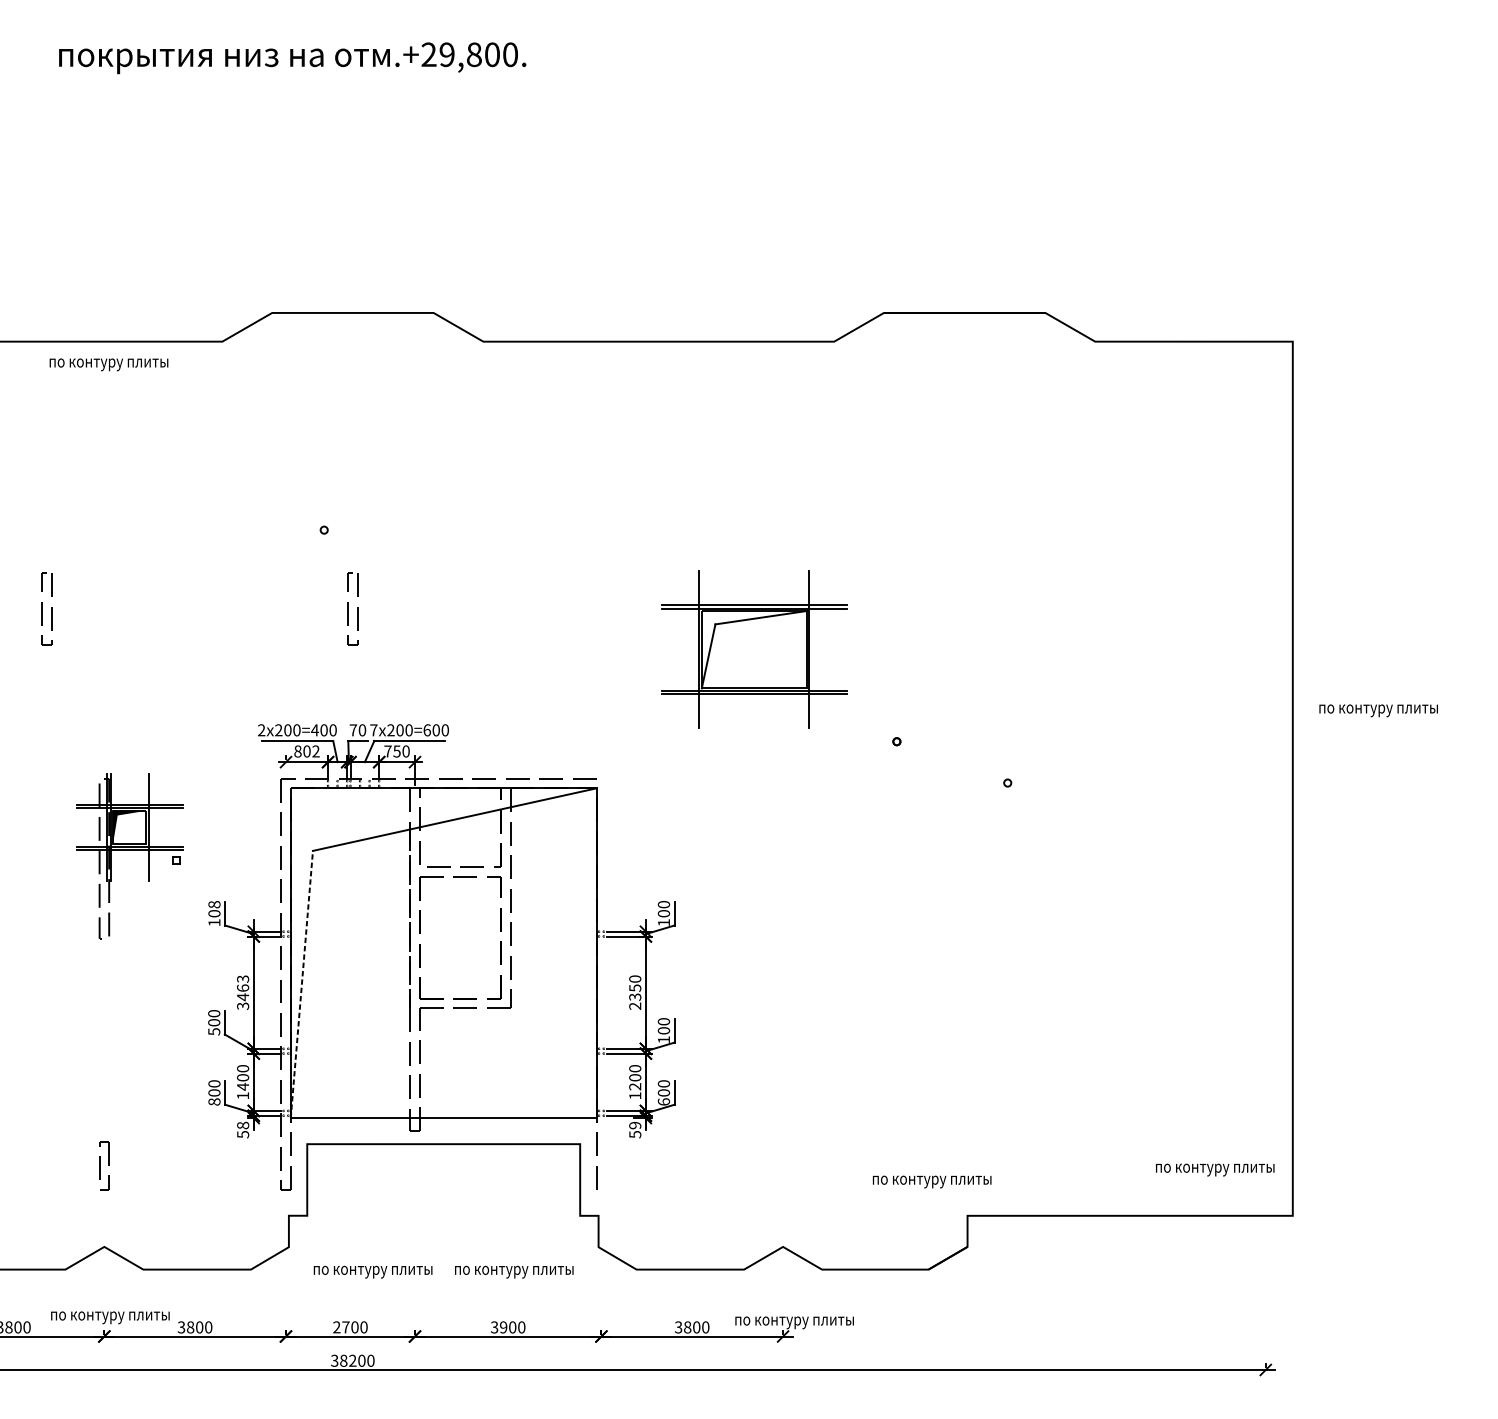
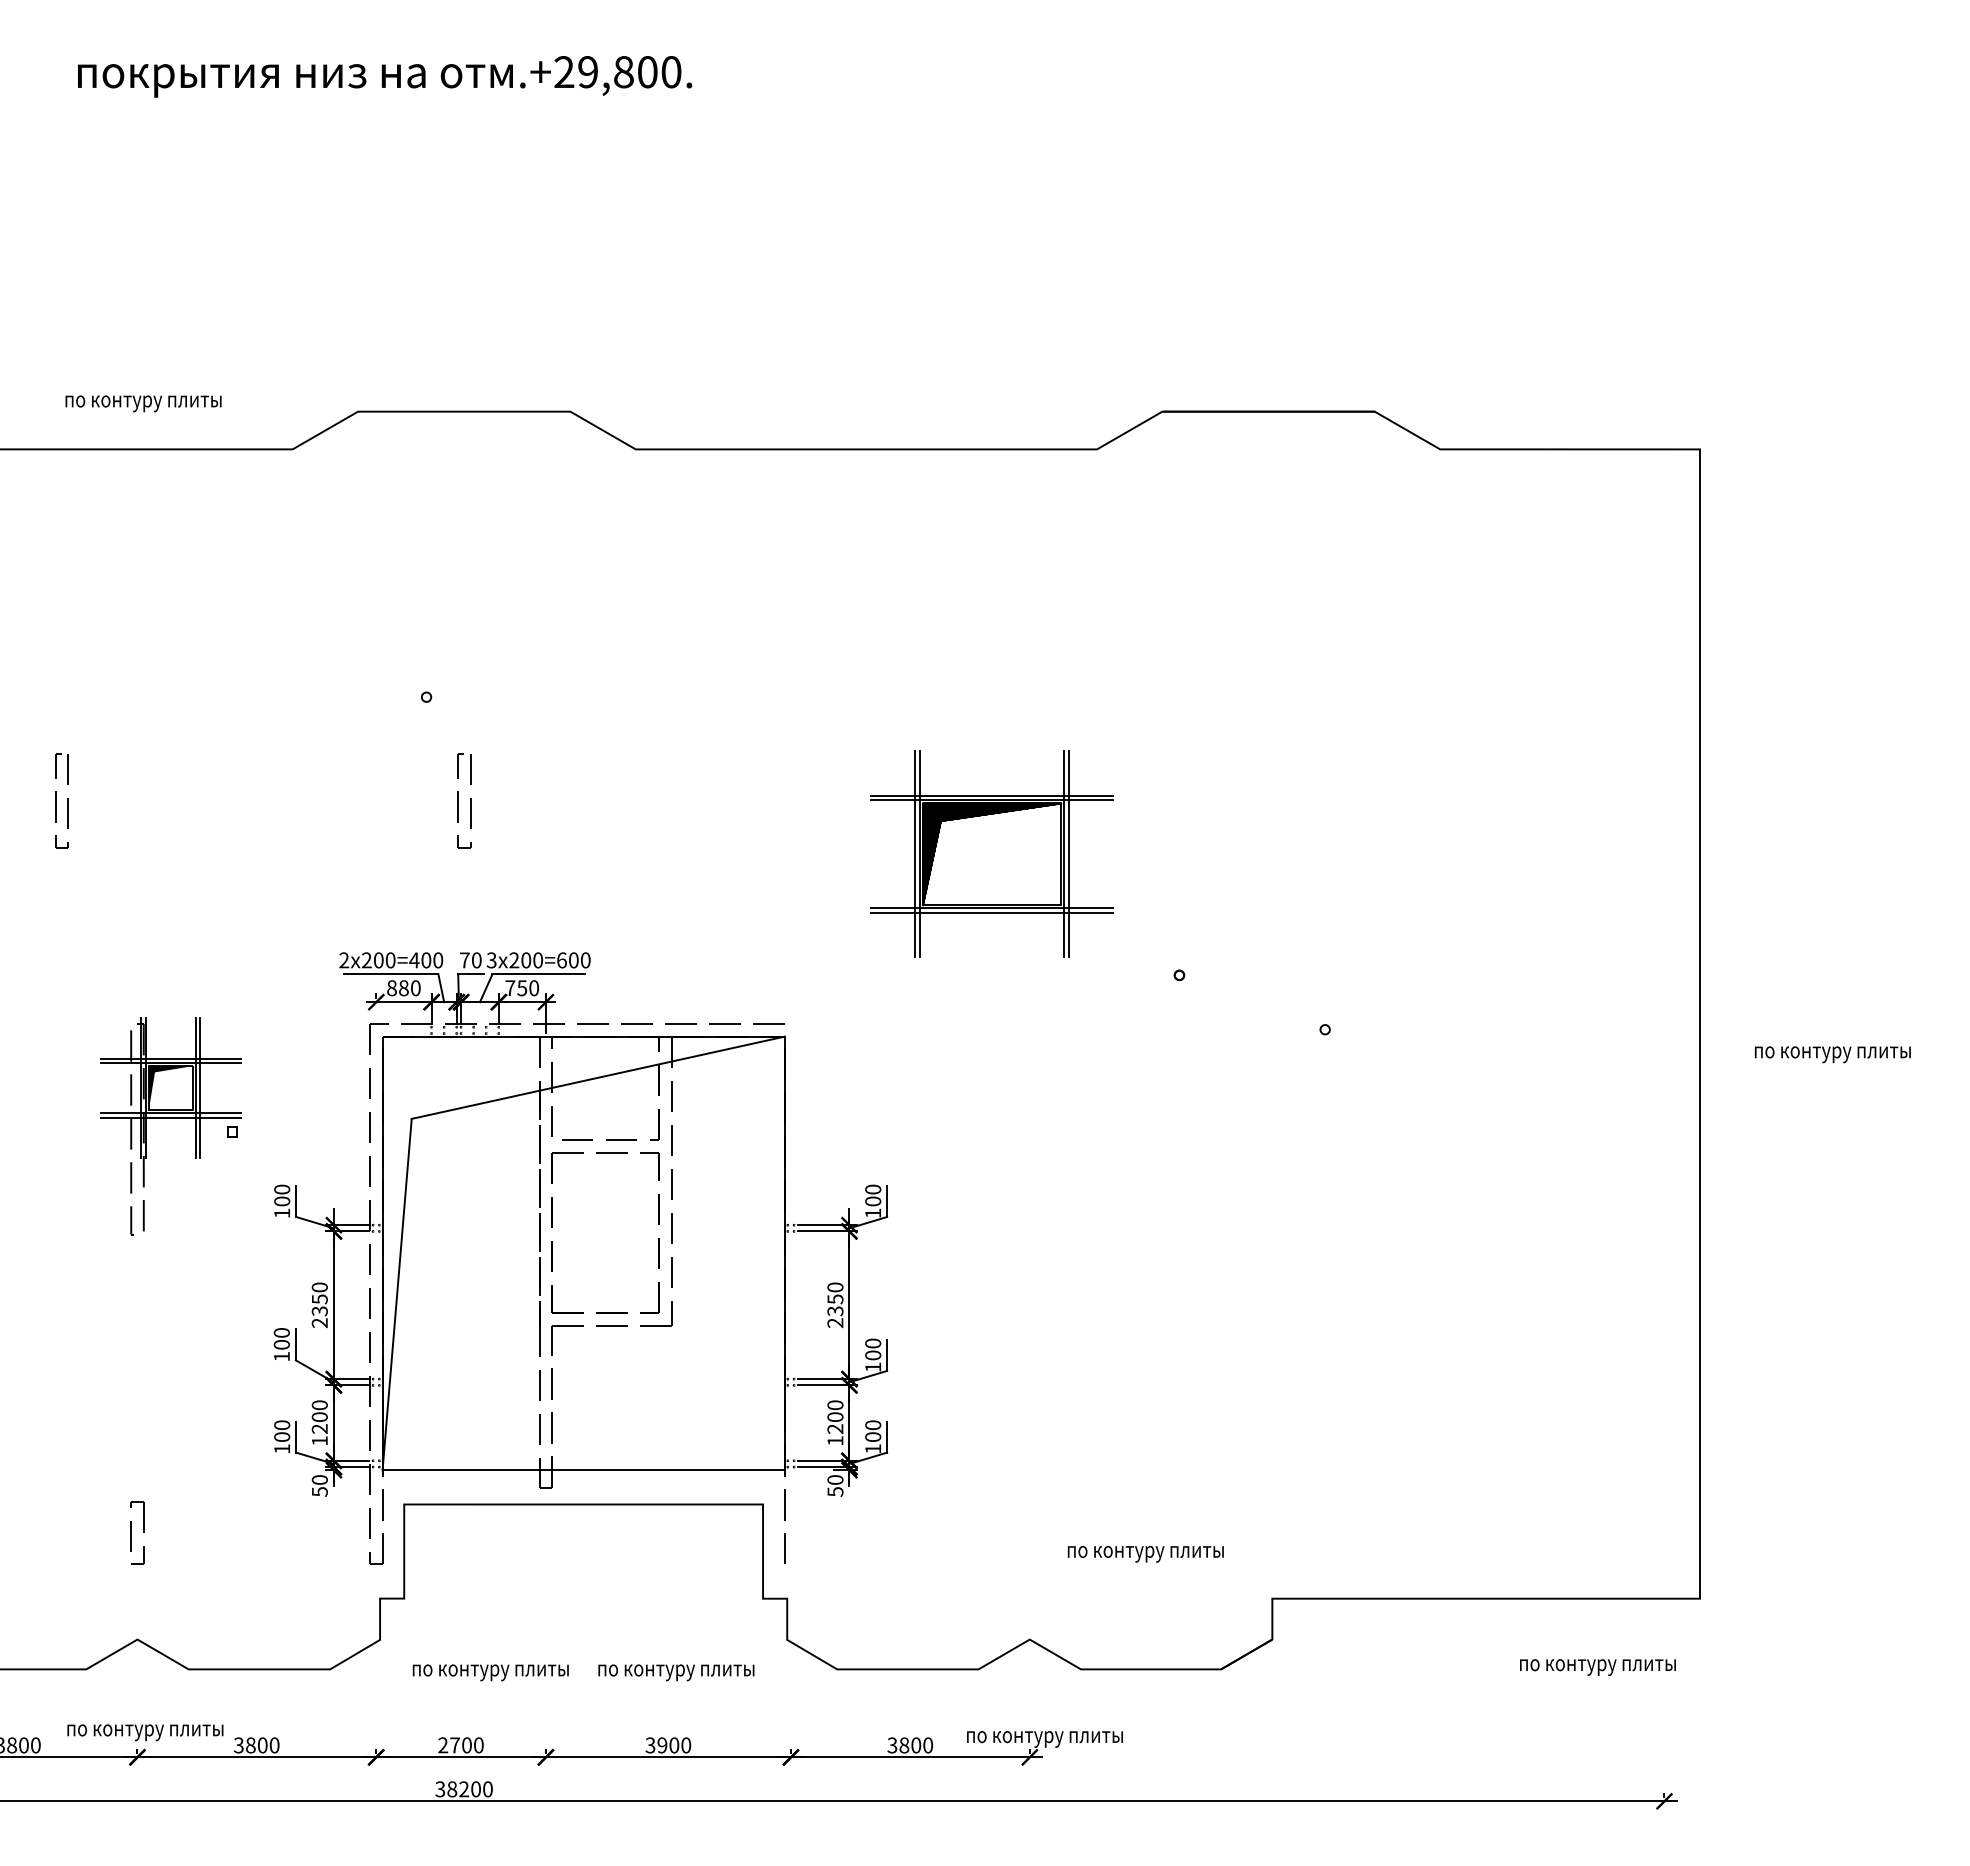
text: (108, 364) -> (143, 403), moved
line: (696, 649) -> (915, 854), added
hatch: (753, 649) -> (991, 854), added
line: (812, 649) -> (1068, 854), added
text: (1378, 710) -> (1832, 1054), moved
text: (373, 730) -> (491, 960), 7 -> 3
text: (311, 751) -> (409, 988), 802 -> 880
line: (152, 827) -> (200, 1087), added
text: (213, 904) -> (281, 1189), 108 -> 100
line: (302, 984) -> (397, 1294), dashed -> solid
text: (242, 992) -> (319, 1305), 3463 -> 2350
text: (213, 1031) -> (281, 1356), 500 -> 100
text: (242, 1086) -> (319, 1428), 1400 -> 1200
text: (214, 1101) -> (282, 1448), 800 -> 100
text: (664, 1101) -> (873, 1448), 600 -> 100
text: (242, 1125) -> (319, 1479), 58 -> 50
text: (635, 1125) -> (835, 1479), 59 -> 50
text: (1214, 1170) -> (1597, 1667), moved
text: (931, 1181) -> (1145, 1553), moved

